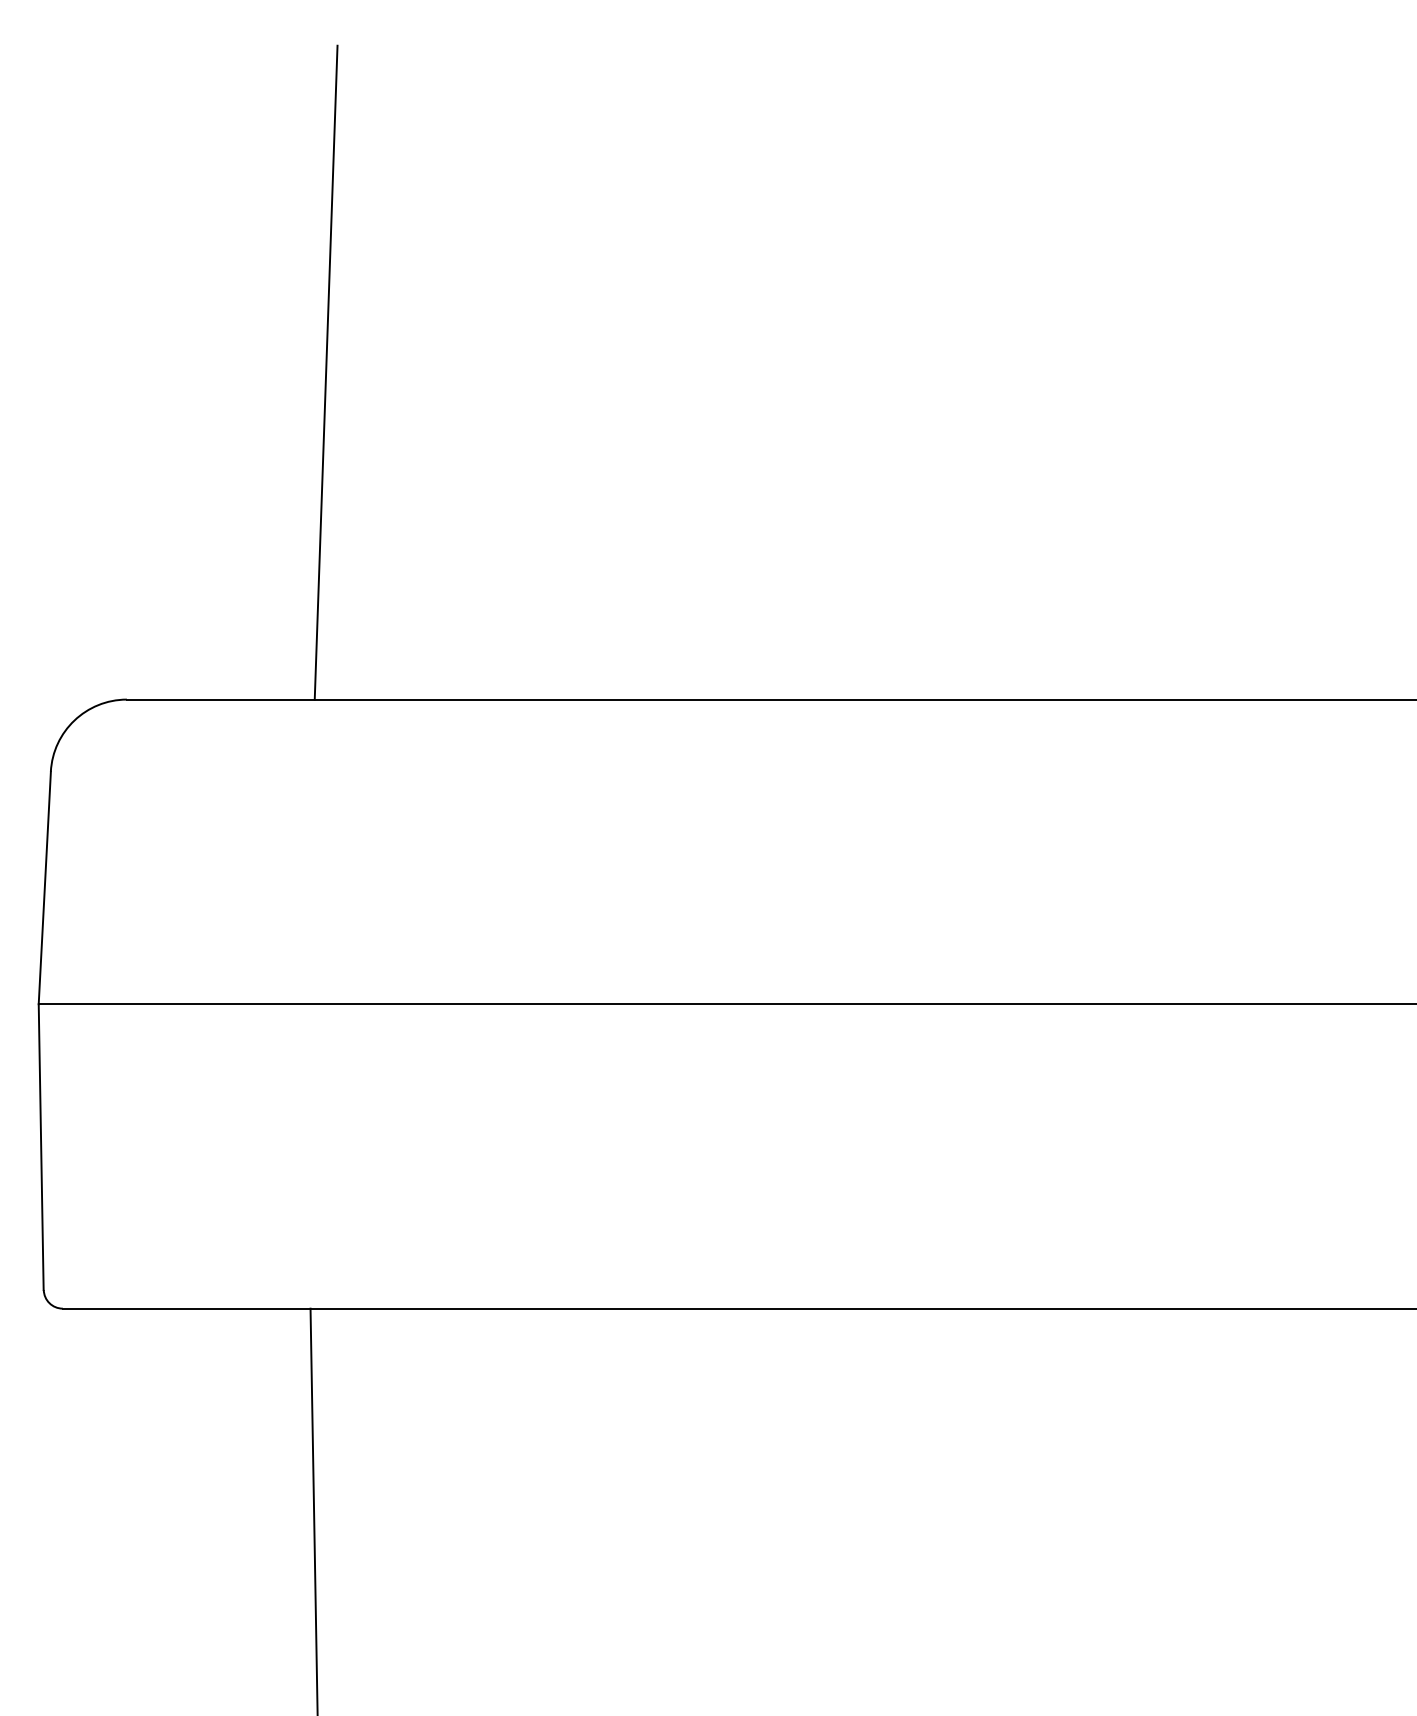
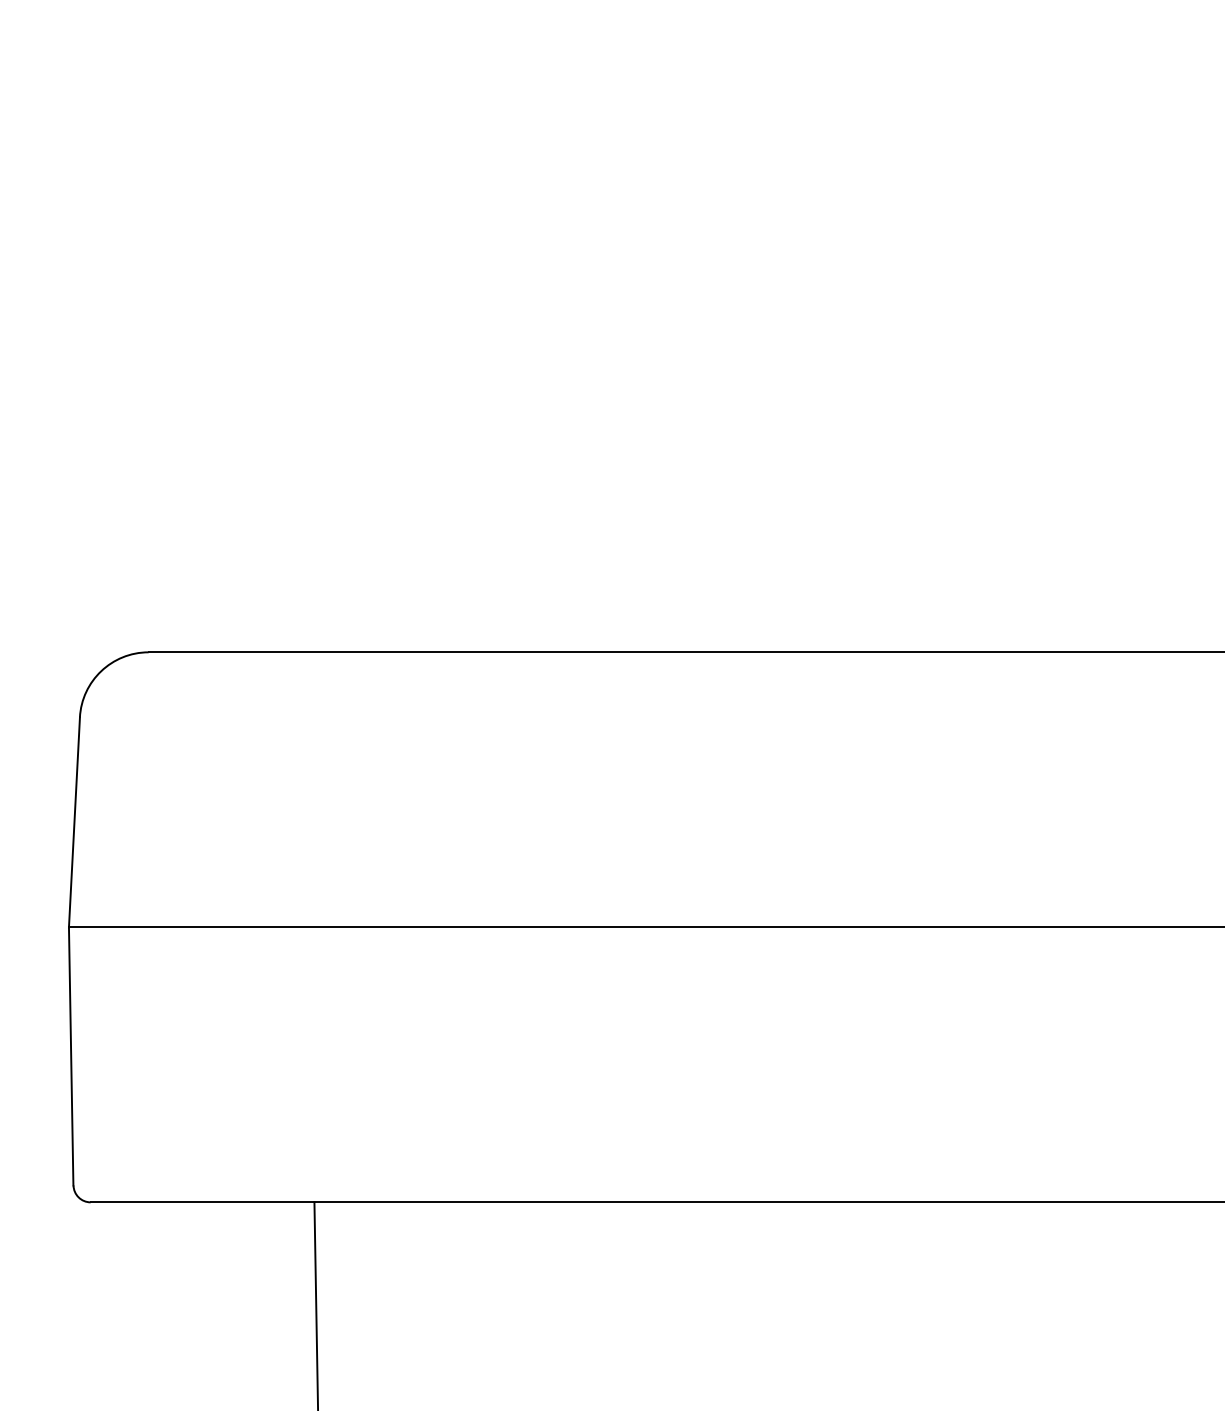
line: (325, 372) -> (327, 356), removed

